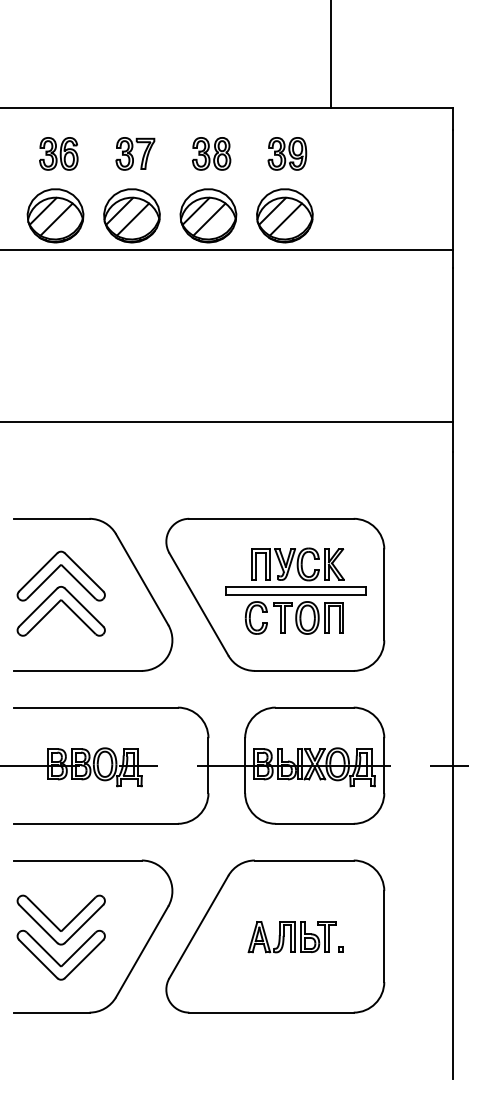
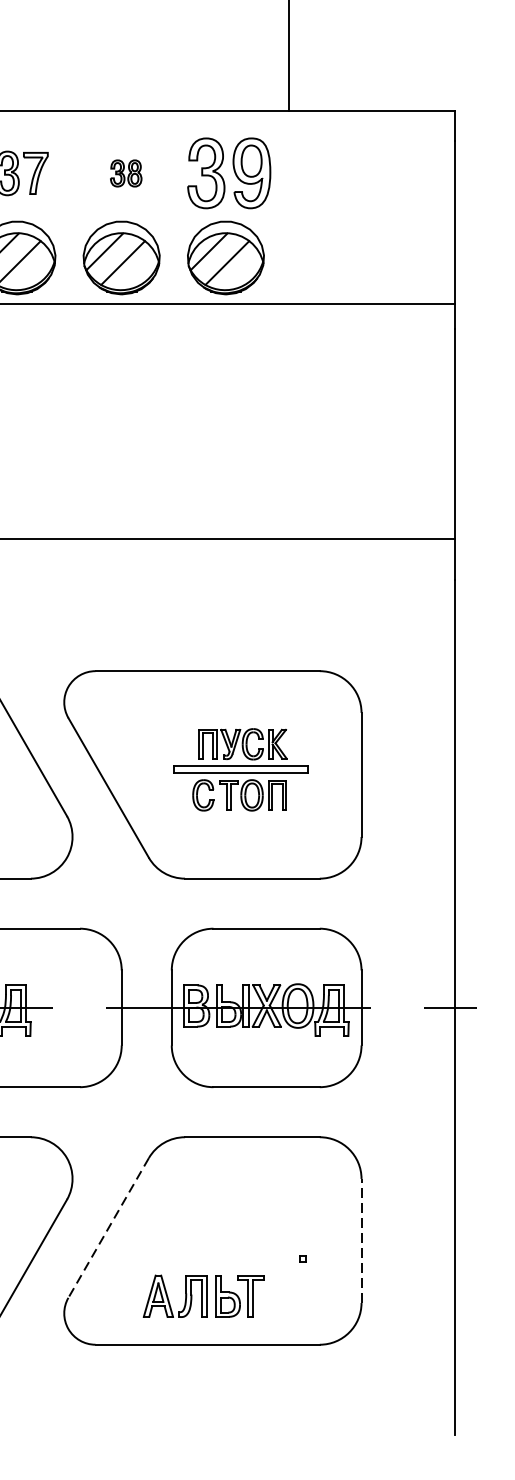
part: (211, 153) -> (125, 172), size x0.6
part: (287, 153) -> (229, 172), size x1.6
part: (295, 590) -> (240, 768), size x0.7
line: (198, 927) -> (108, 1228), solid -> dashed
line: (384, 936) -> (361, 1240), solid -> dashed
part: (291, 937) -> (202, 1296), moved

